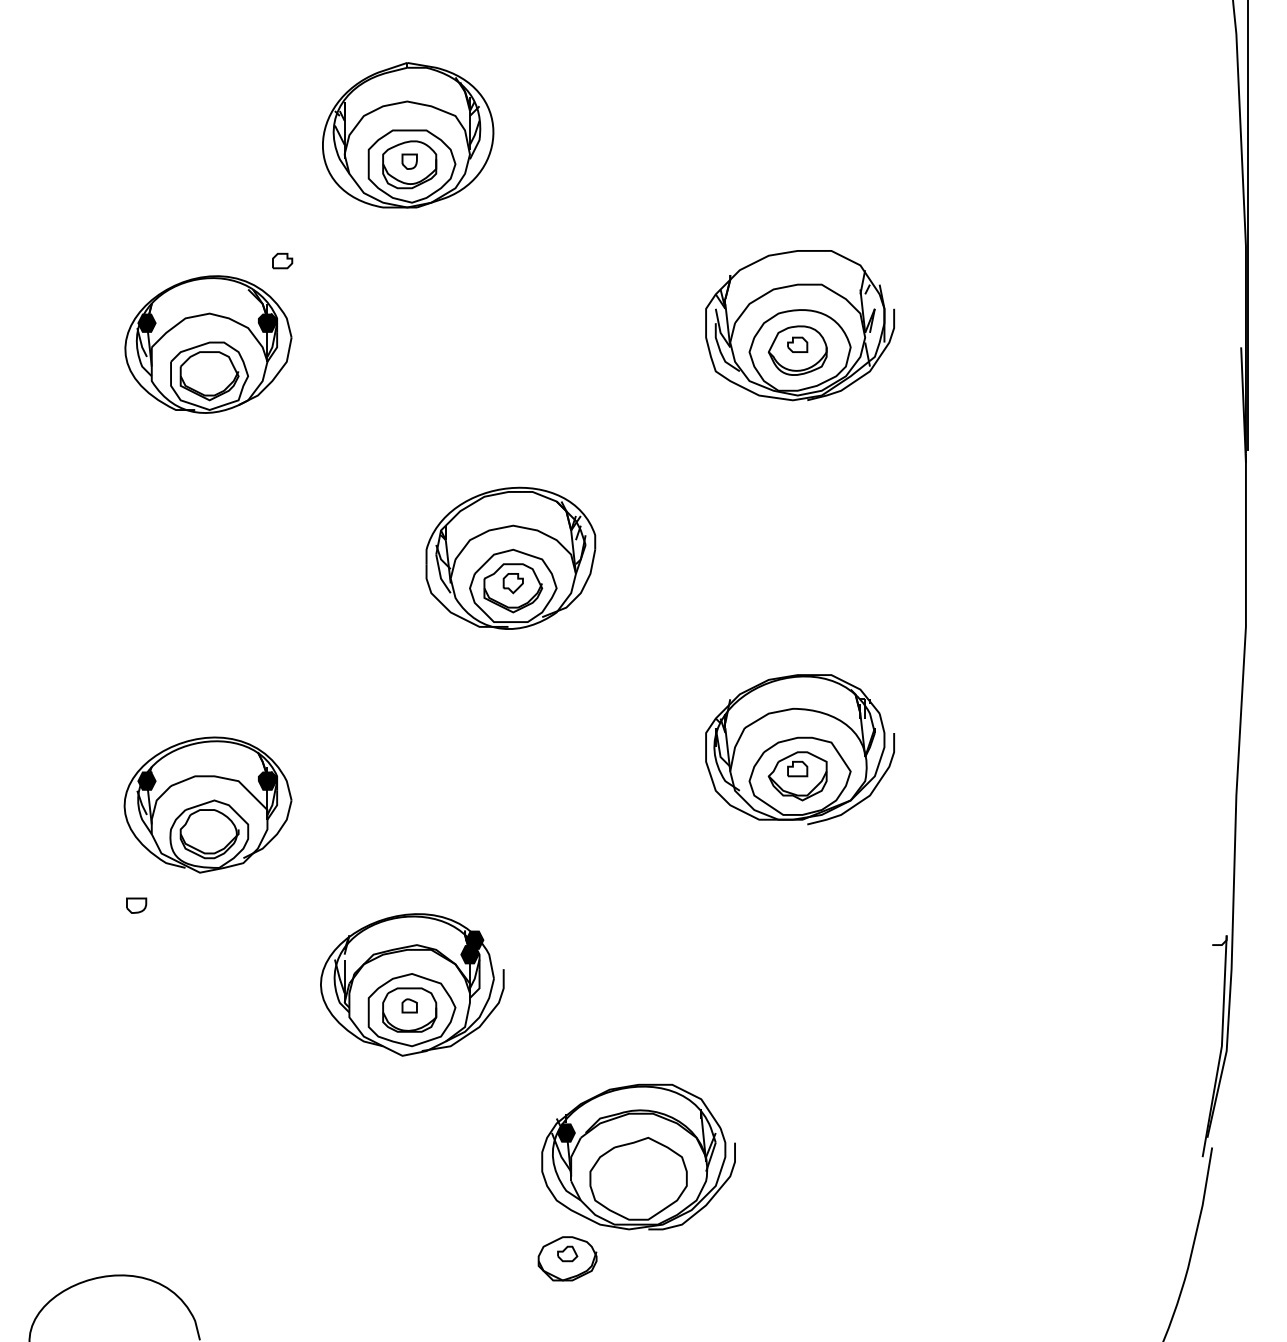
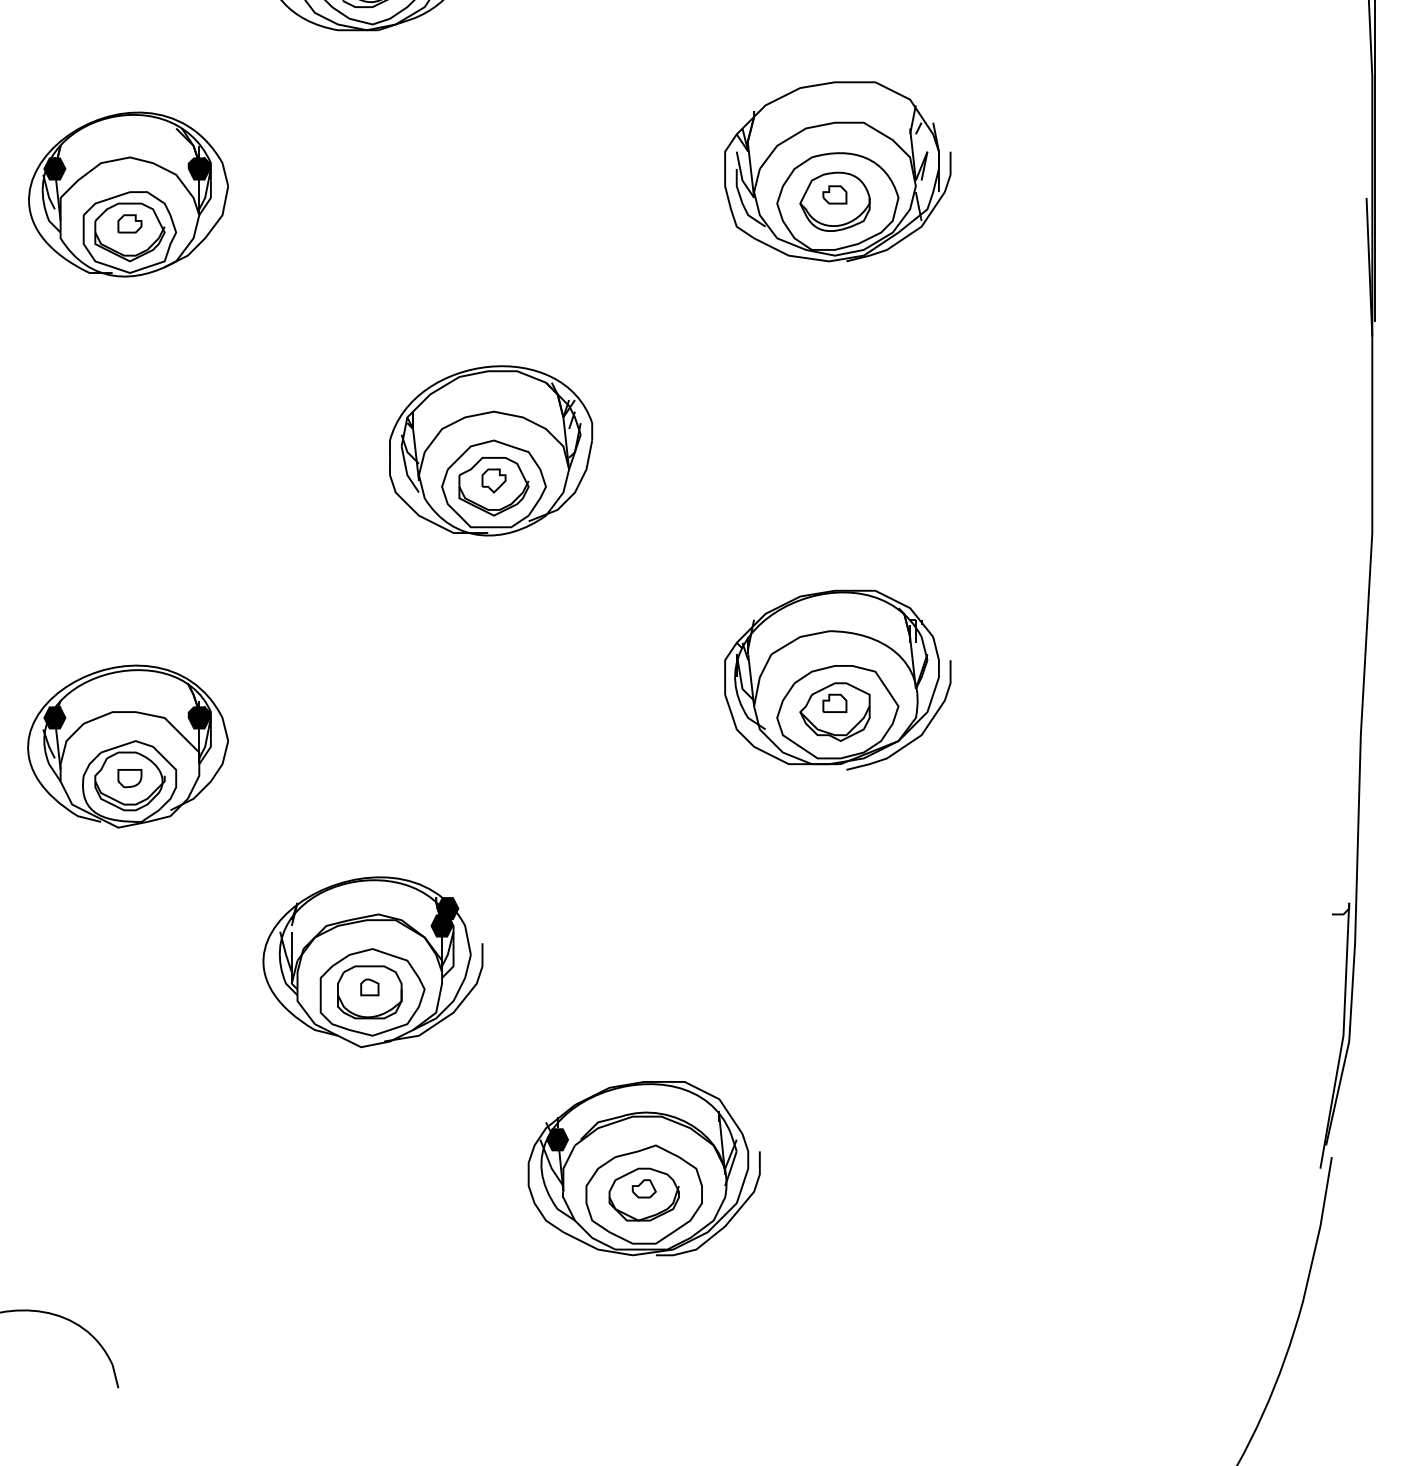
part: (282, 260) -> (129, 223), moved
part: (136, 905) -> (129, 778), moved
part: (567, 1258) -> (644, 1194), moved

